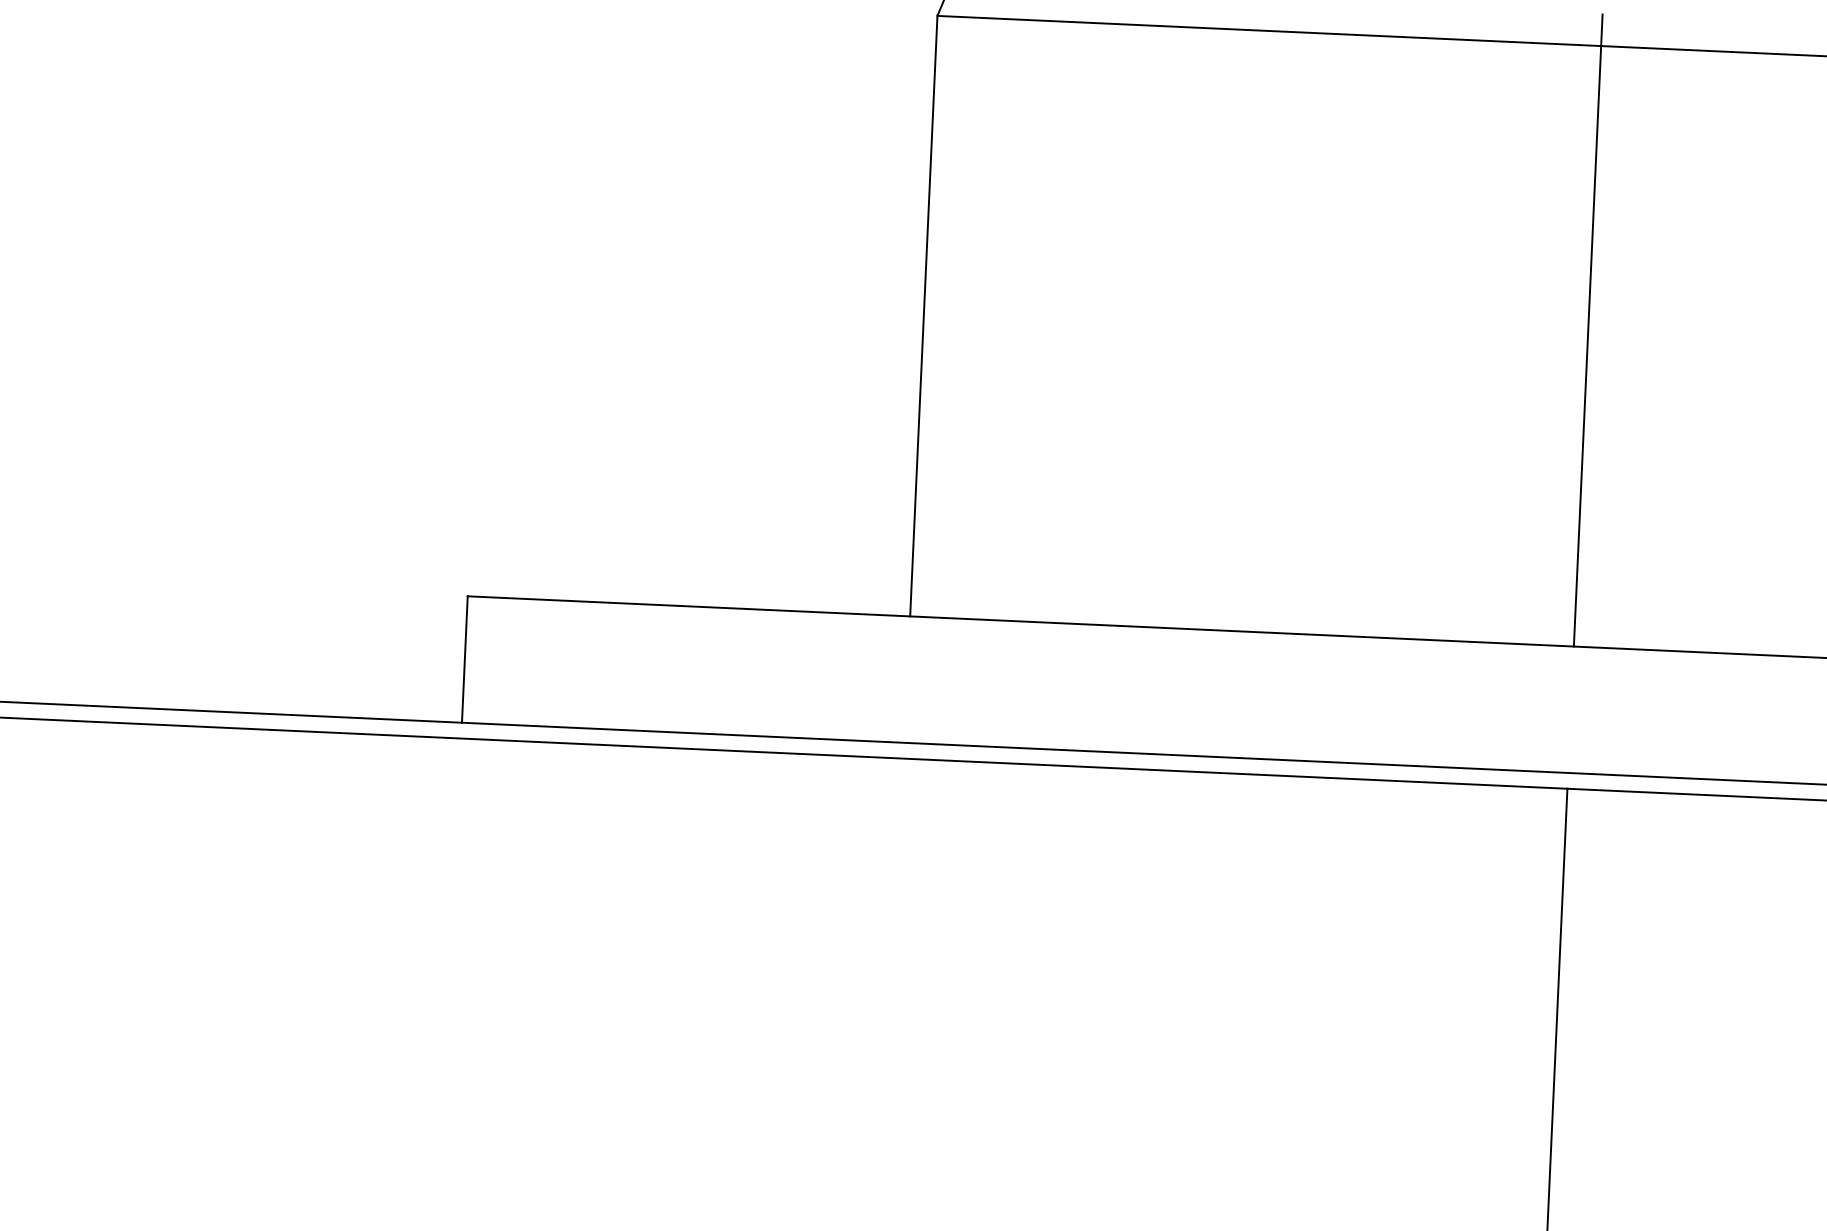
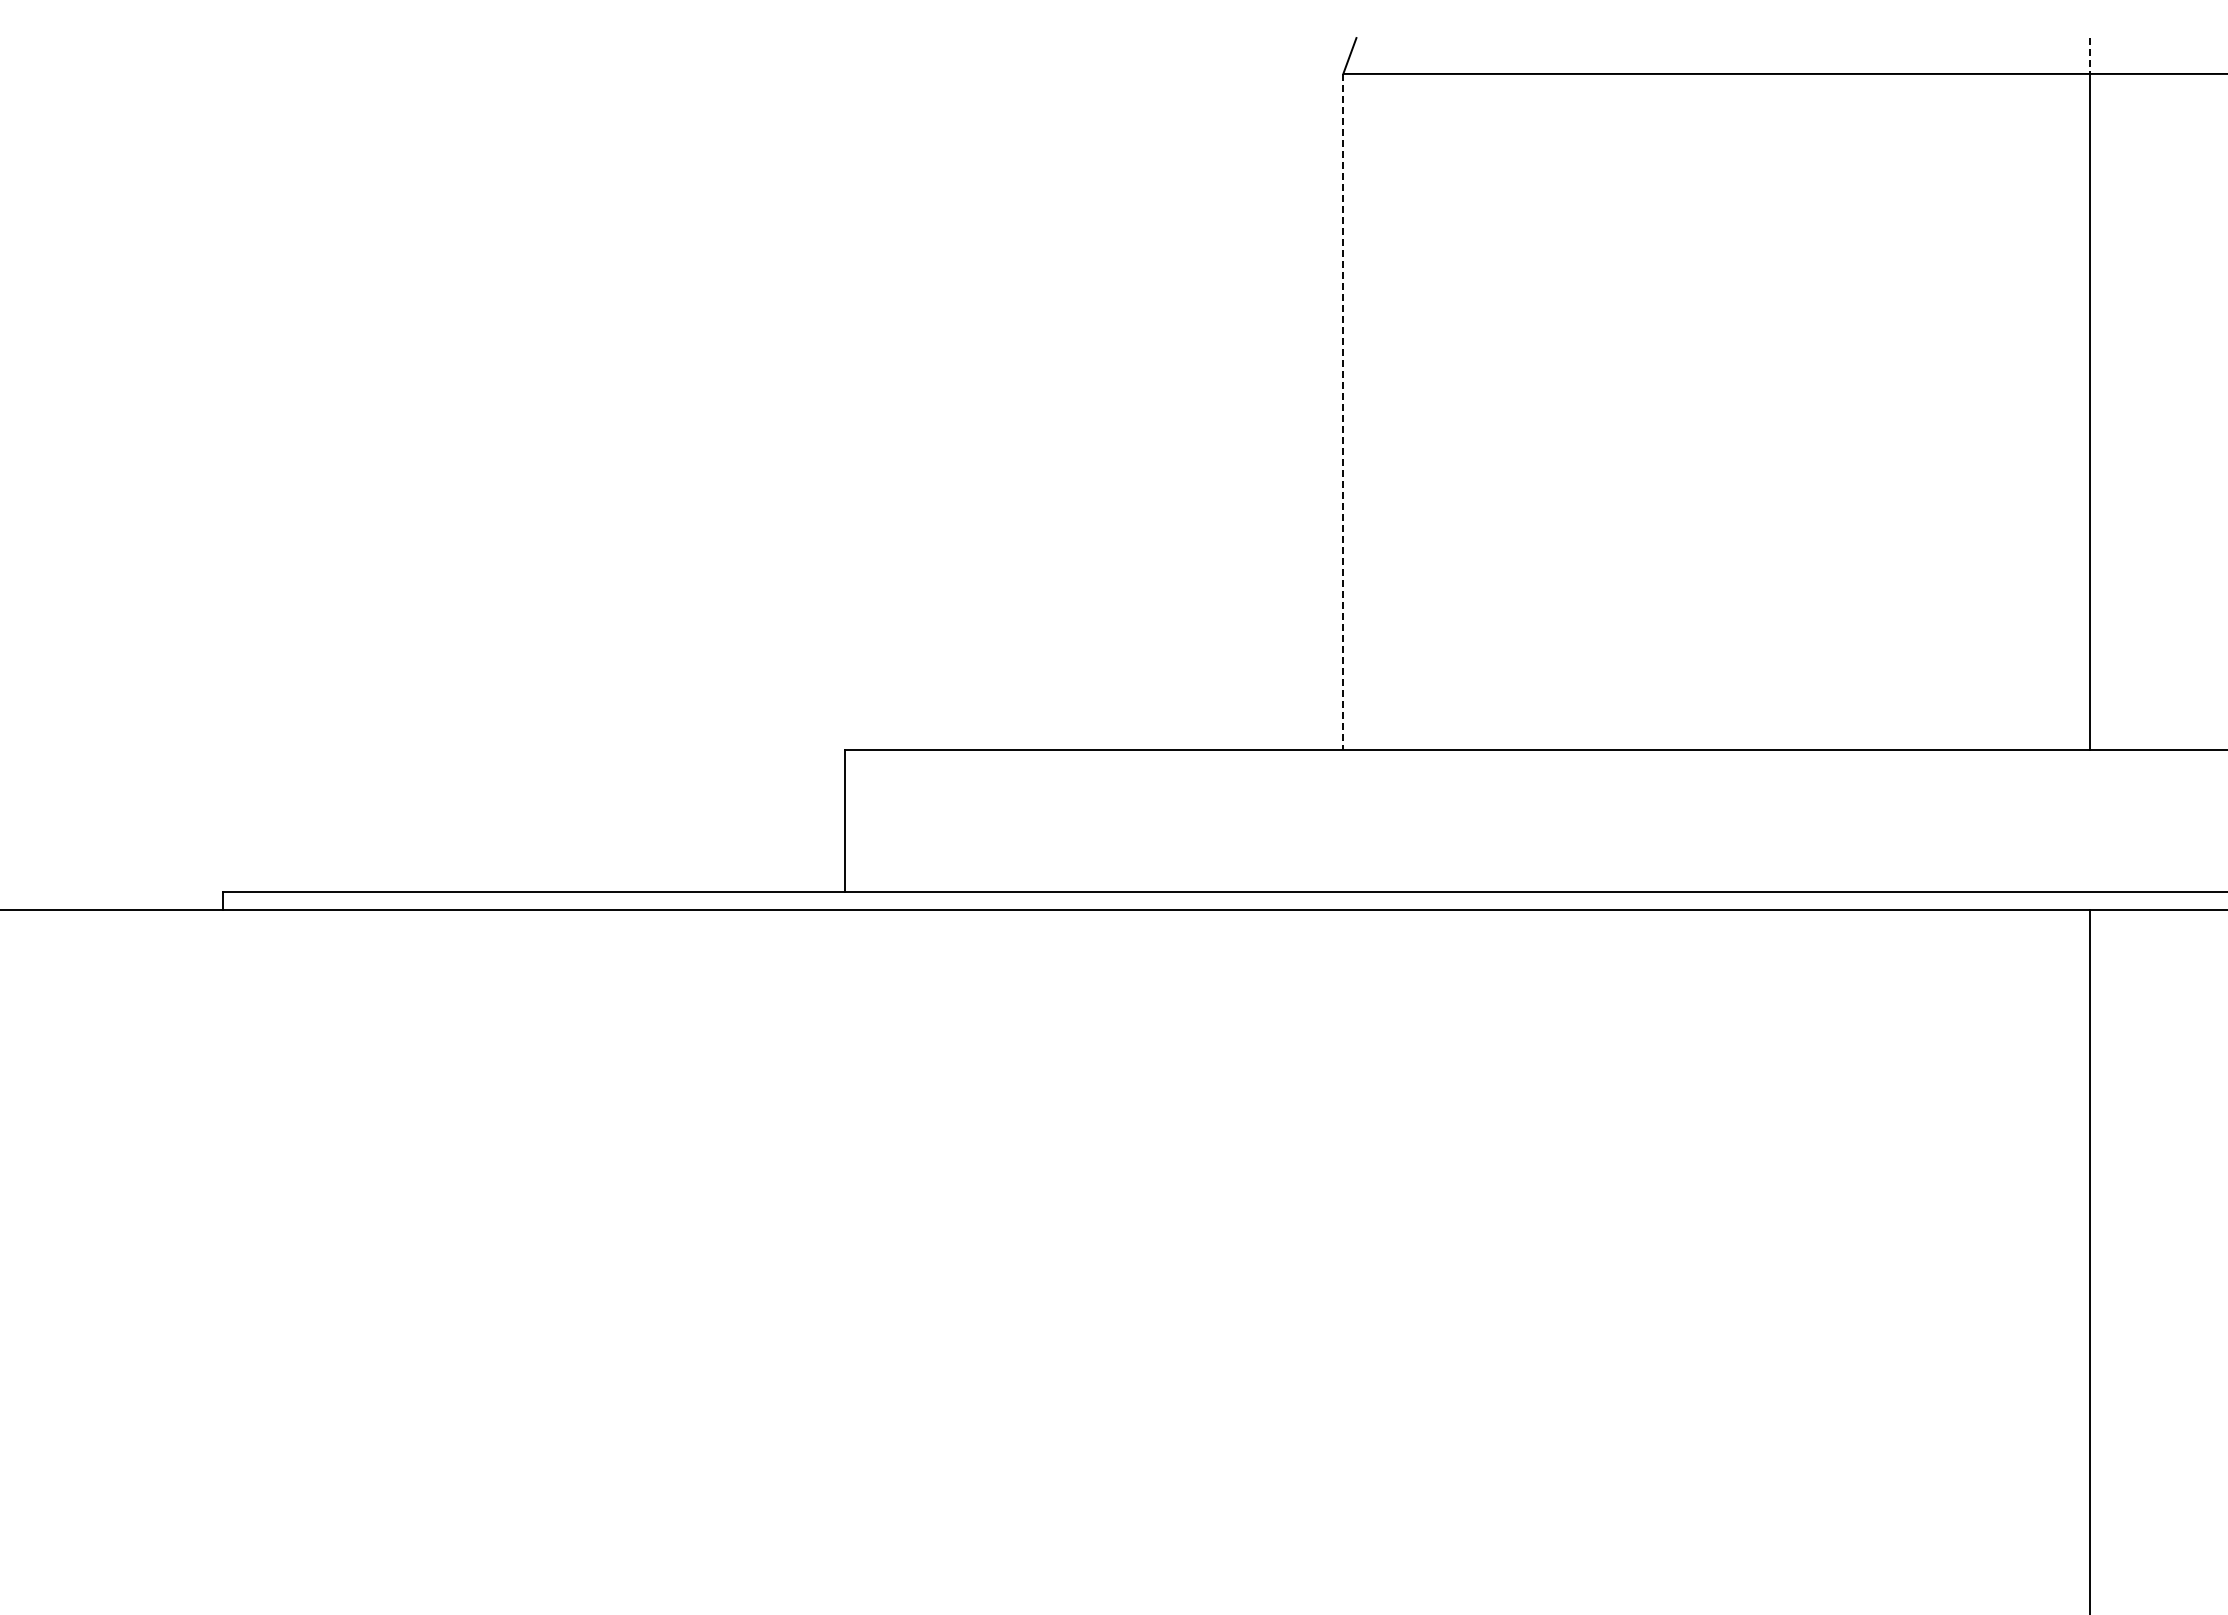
line: (1602, 30) -> (2090, 56), solid -> dashed
line: (923, 316) -> (1343, 412), solid -> dashed

